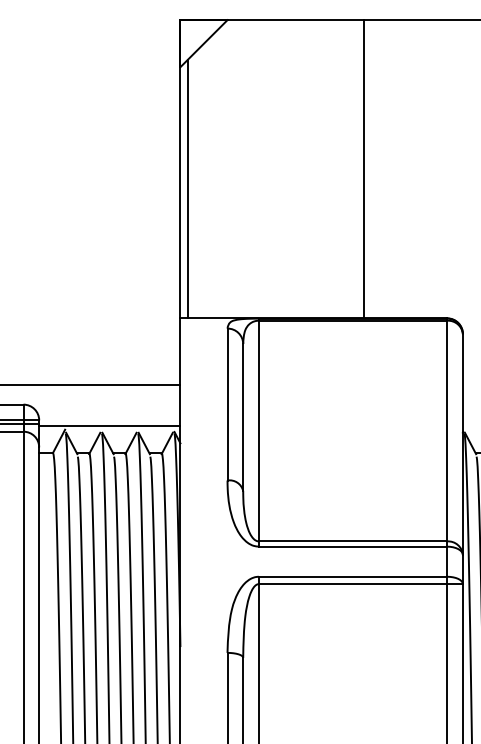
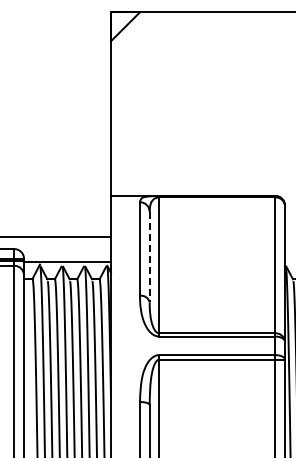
line: (364, 168) -> (224, 103), removed
line: (187, 187) -> (115, 115), removed
line: (242, 418) -> (149, 257), solid -> dashed

